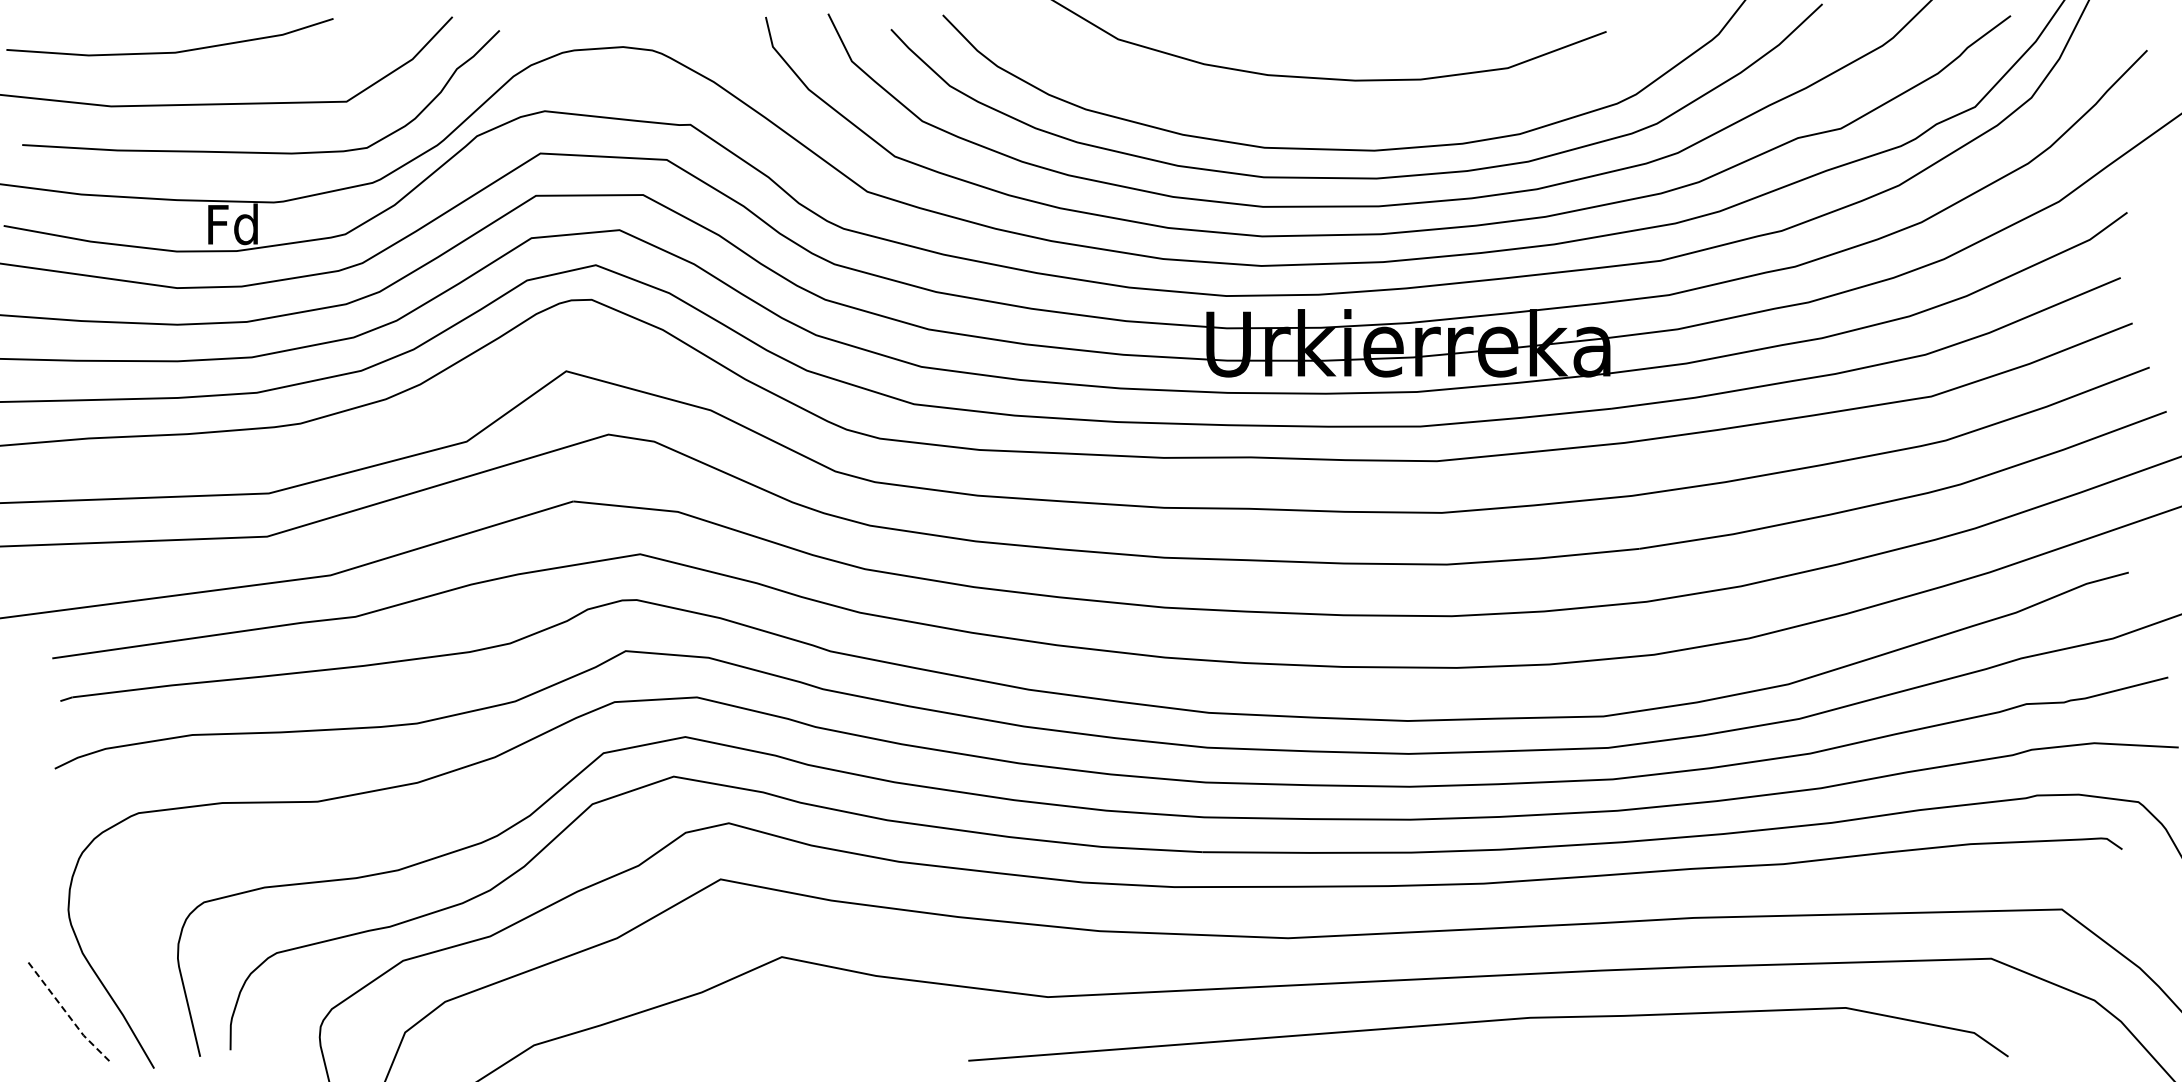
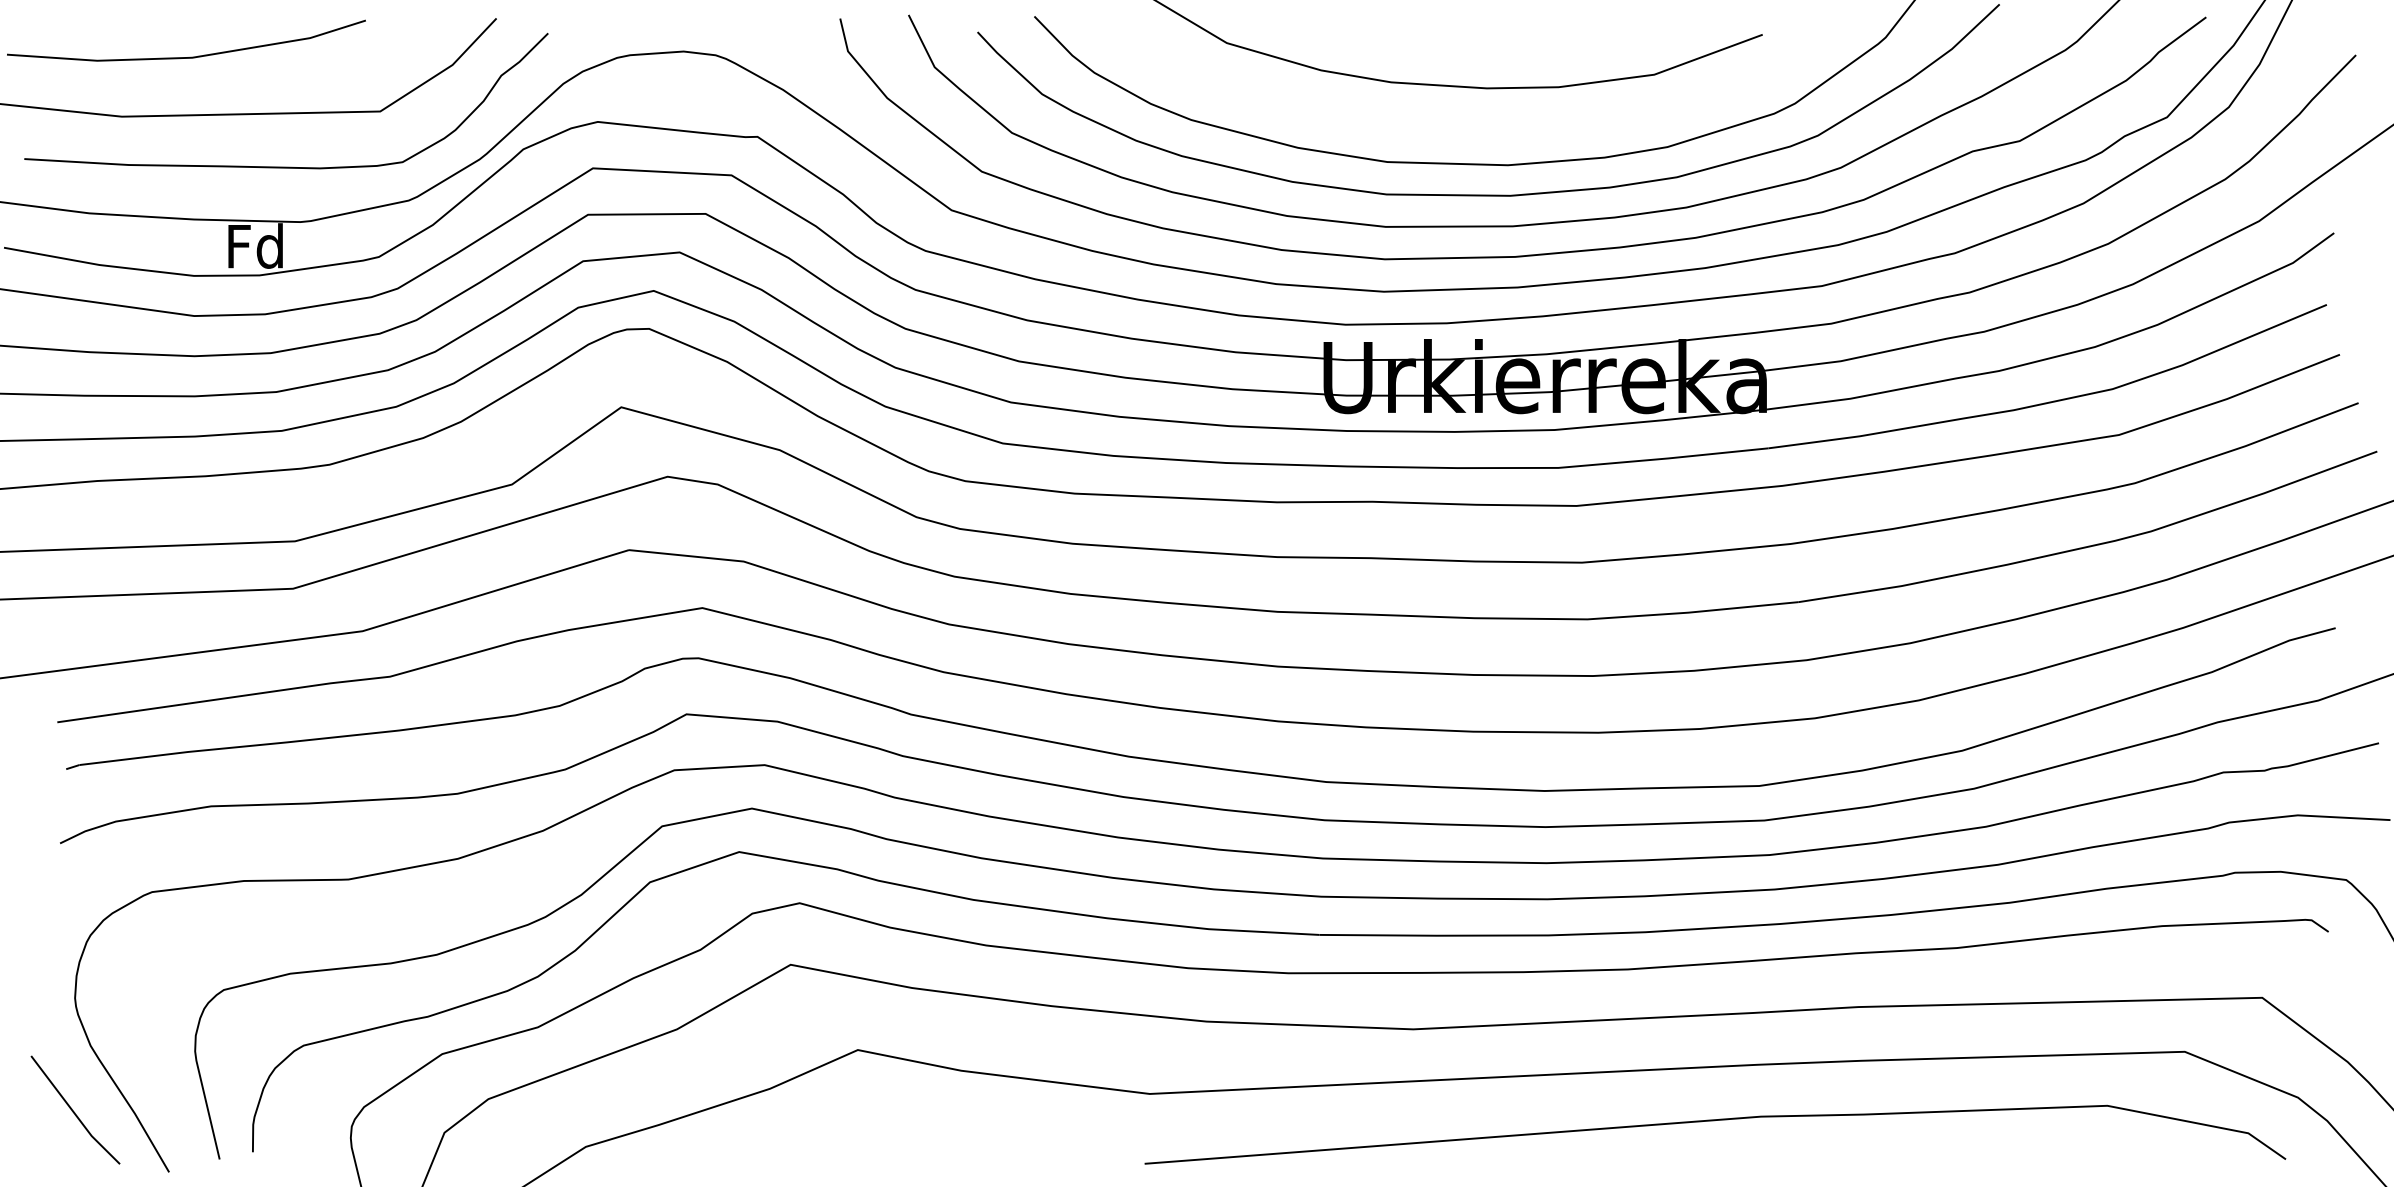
line: (67, 1014) -> (74, 1113), dashed -> solid
curve: (1485, 1022) -> (1712, 1121), moved

